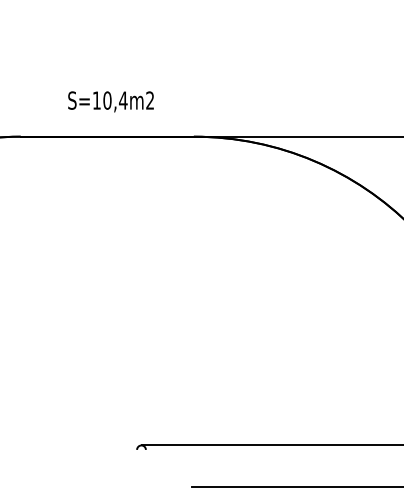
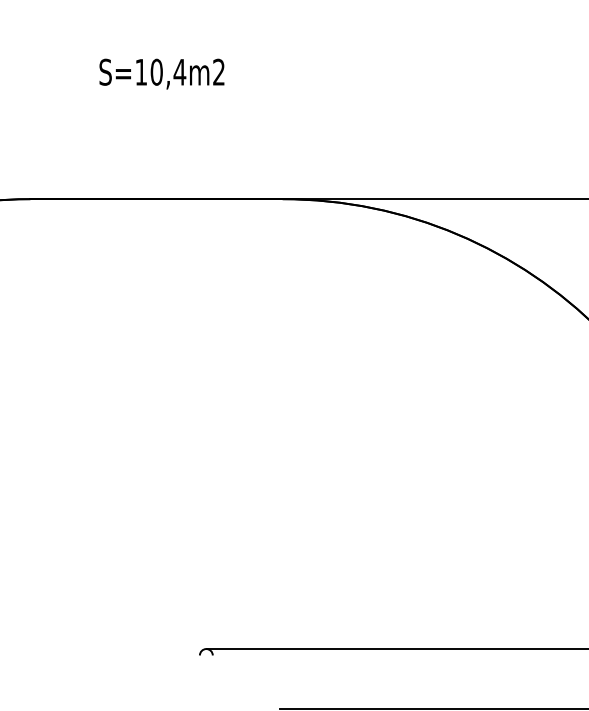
text: (110, 101) -> (161, 73), moved

